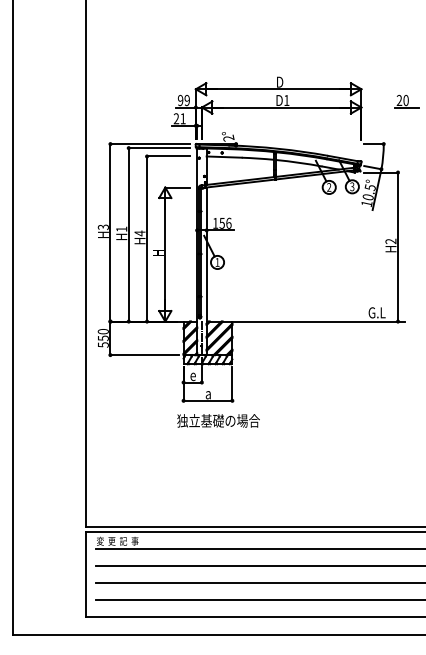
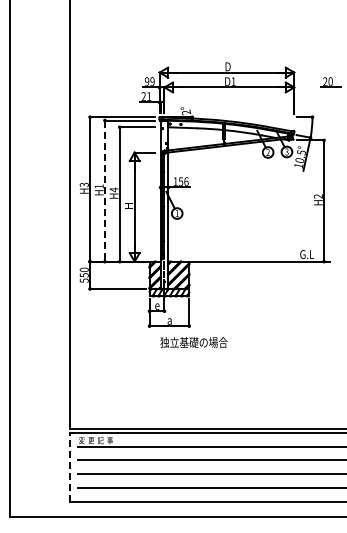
line: (128, 235) -> (104, 191), solid -> dashed
text: (217, 420) -> (193, 342), moved
line: (85, 574) -> (69, 467), solid -> dashed

